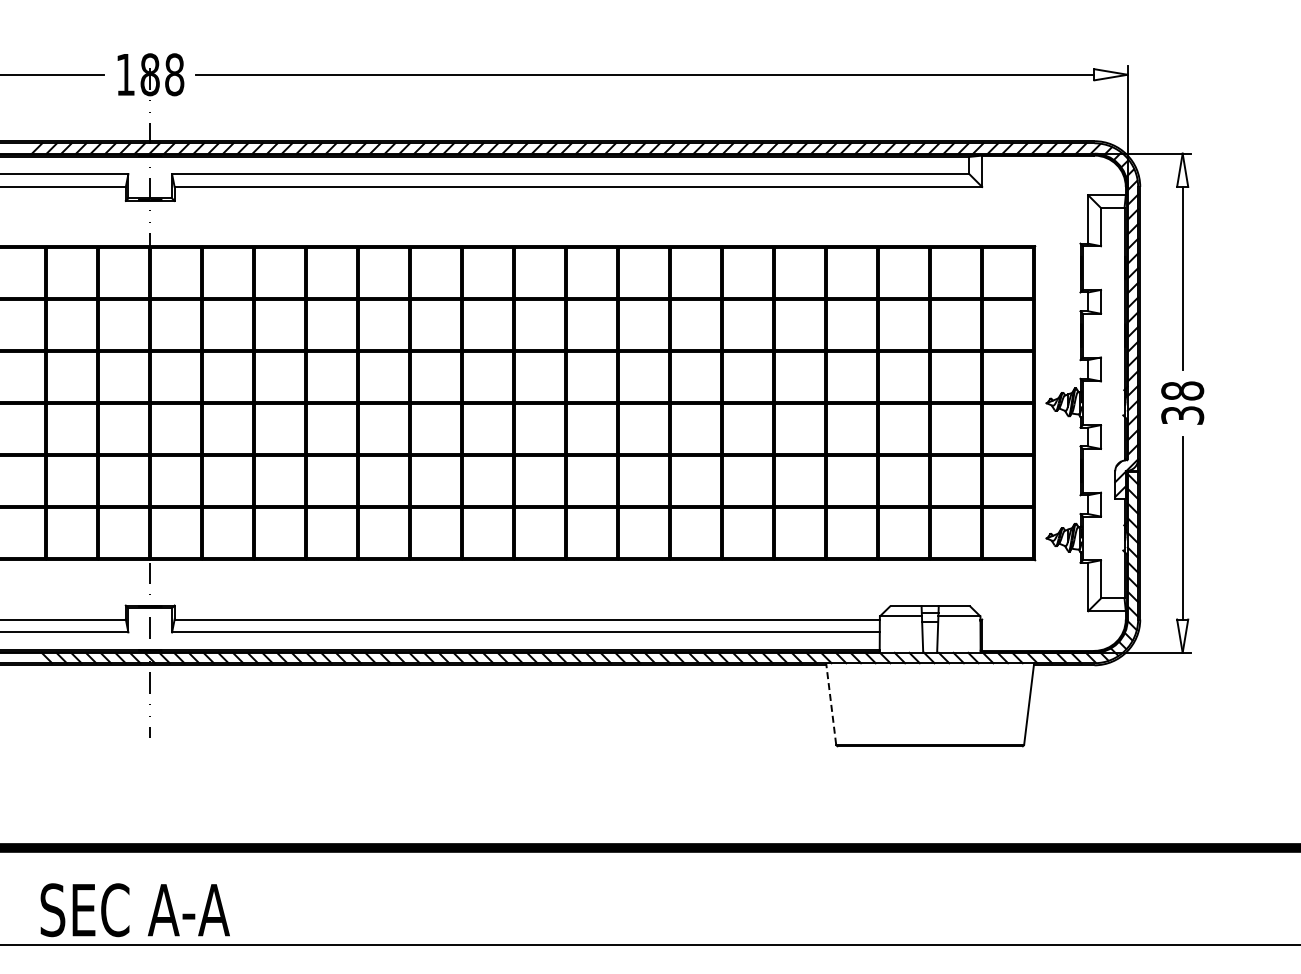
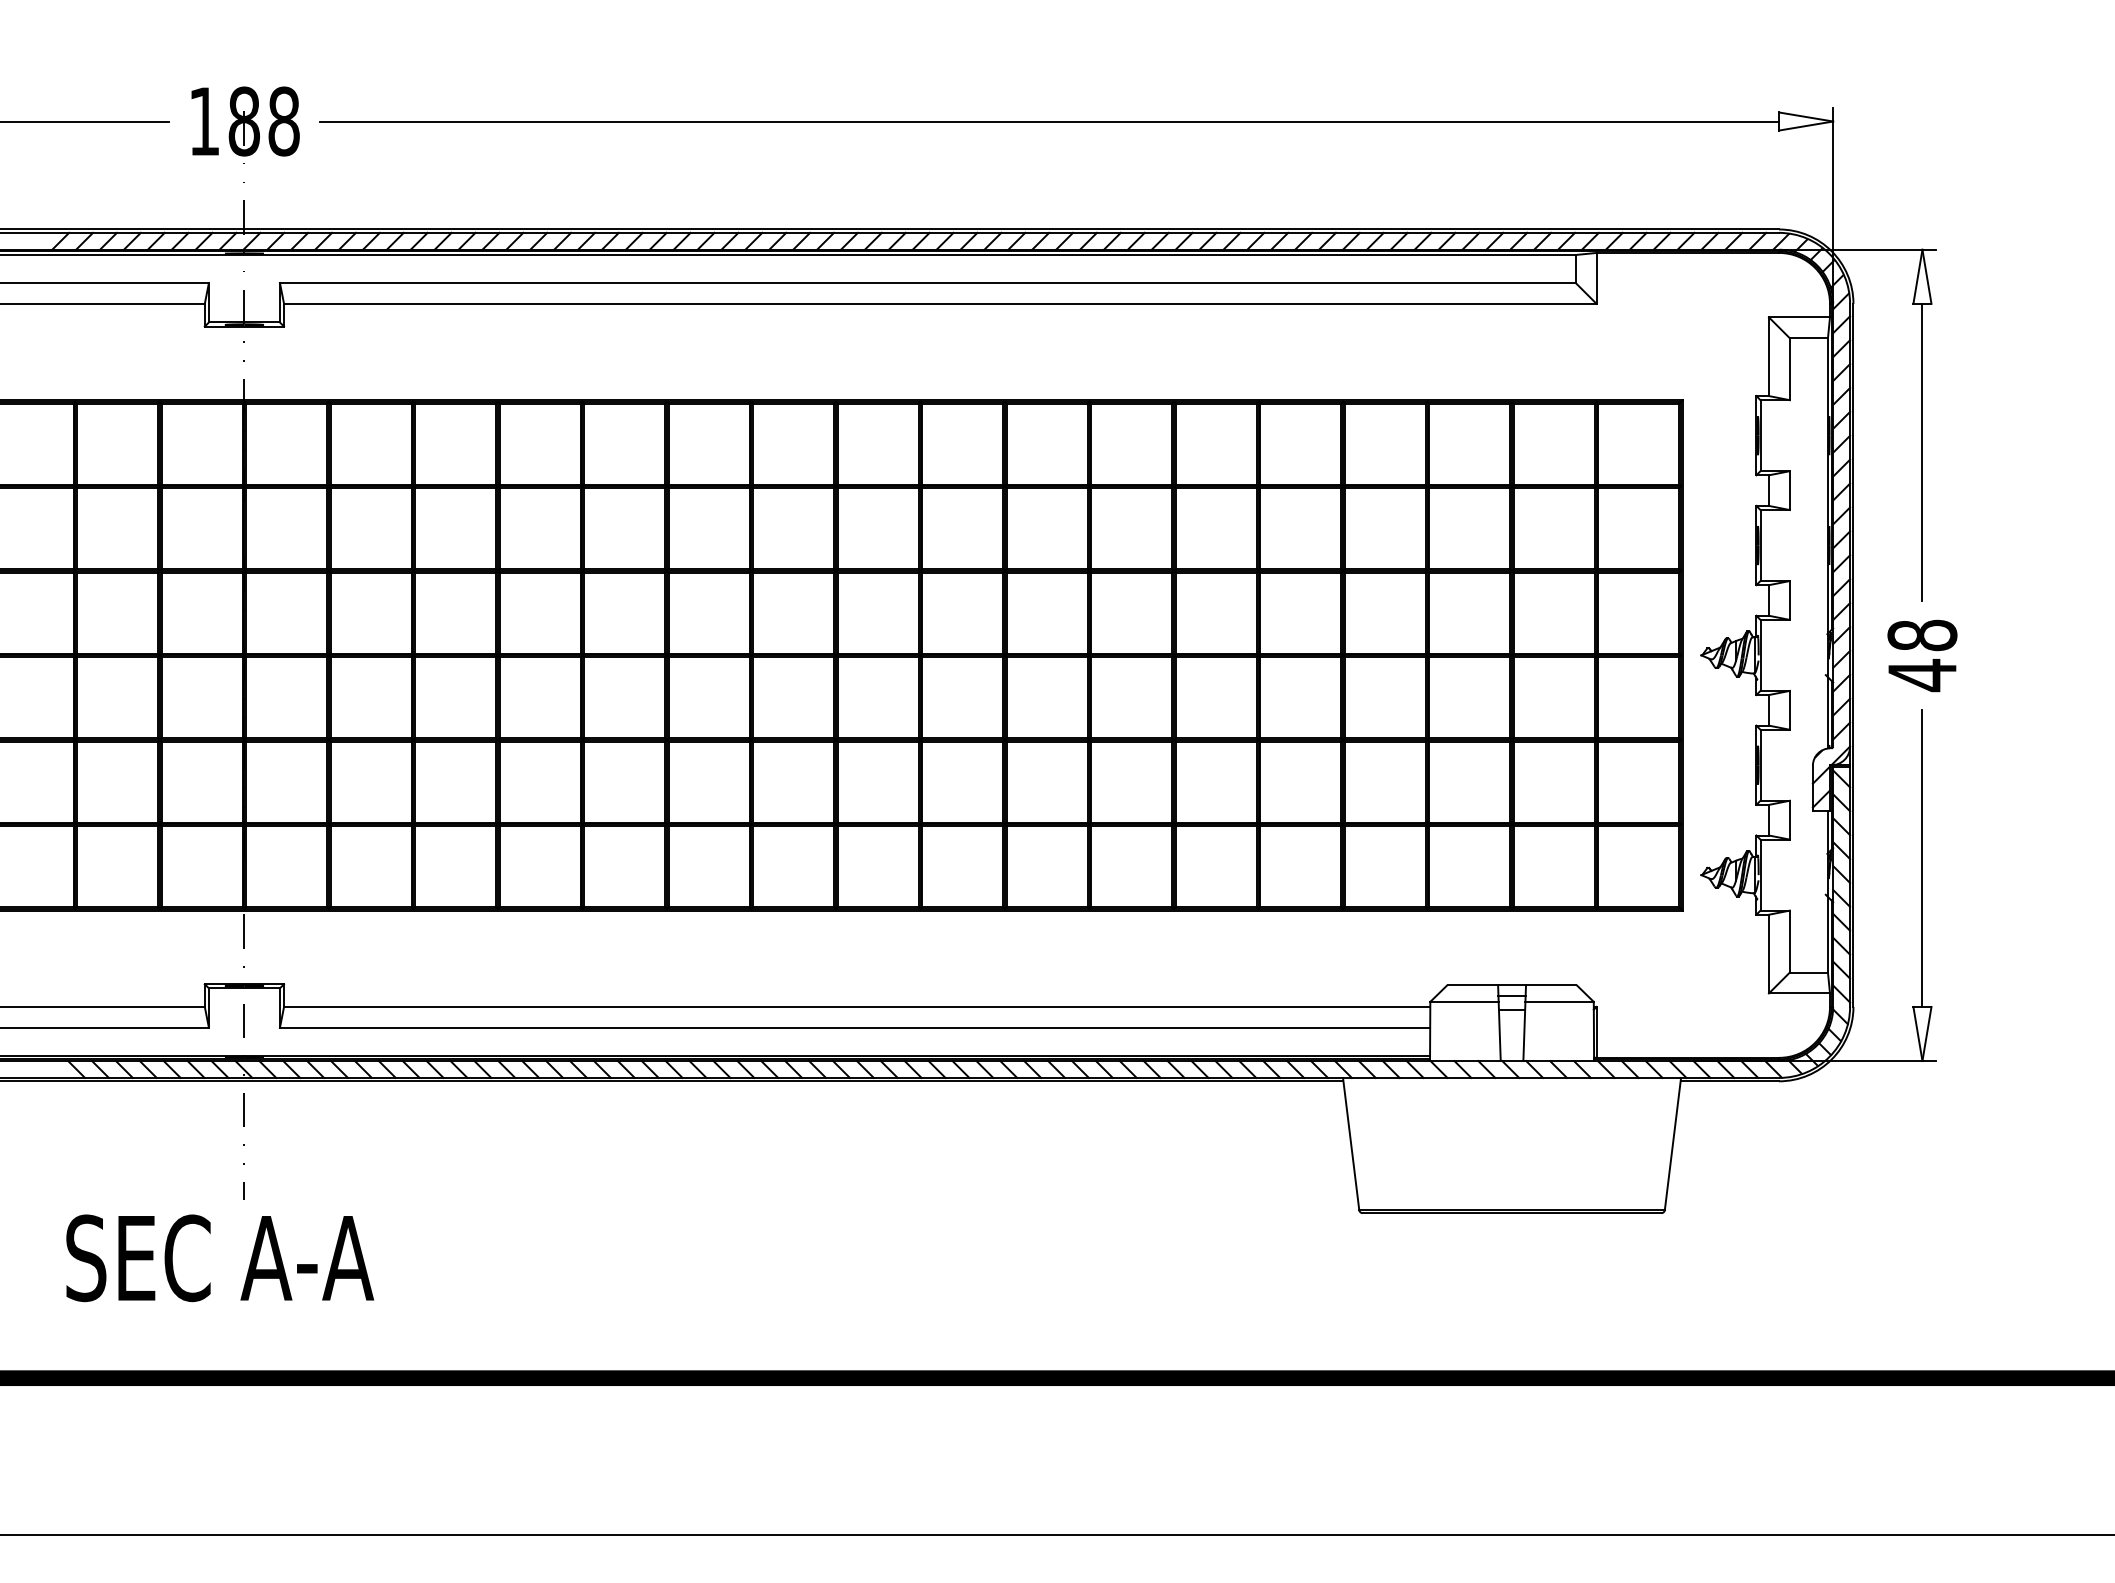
text: (1182, 415) -> (1922, 675), 38 -> 48
line: (831, 703) -> (1351, 1143), dashed -> solid
text: (134, 910) -> (218, 1258), moved

